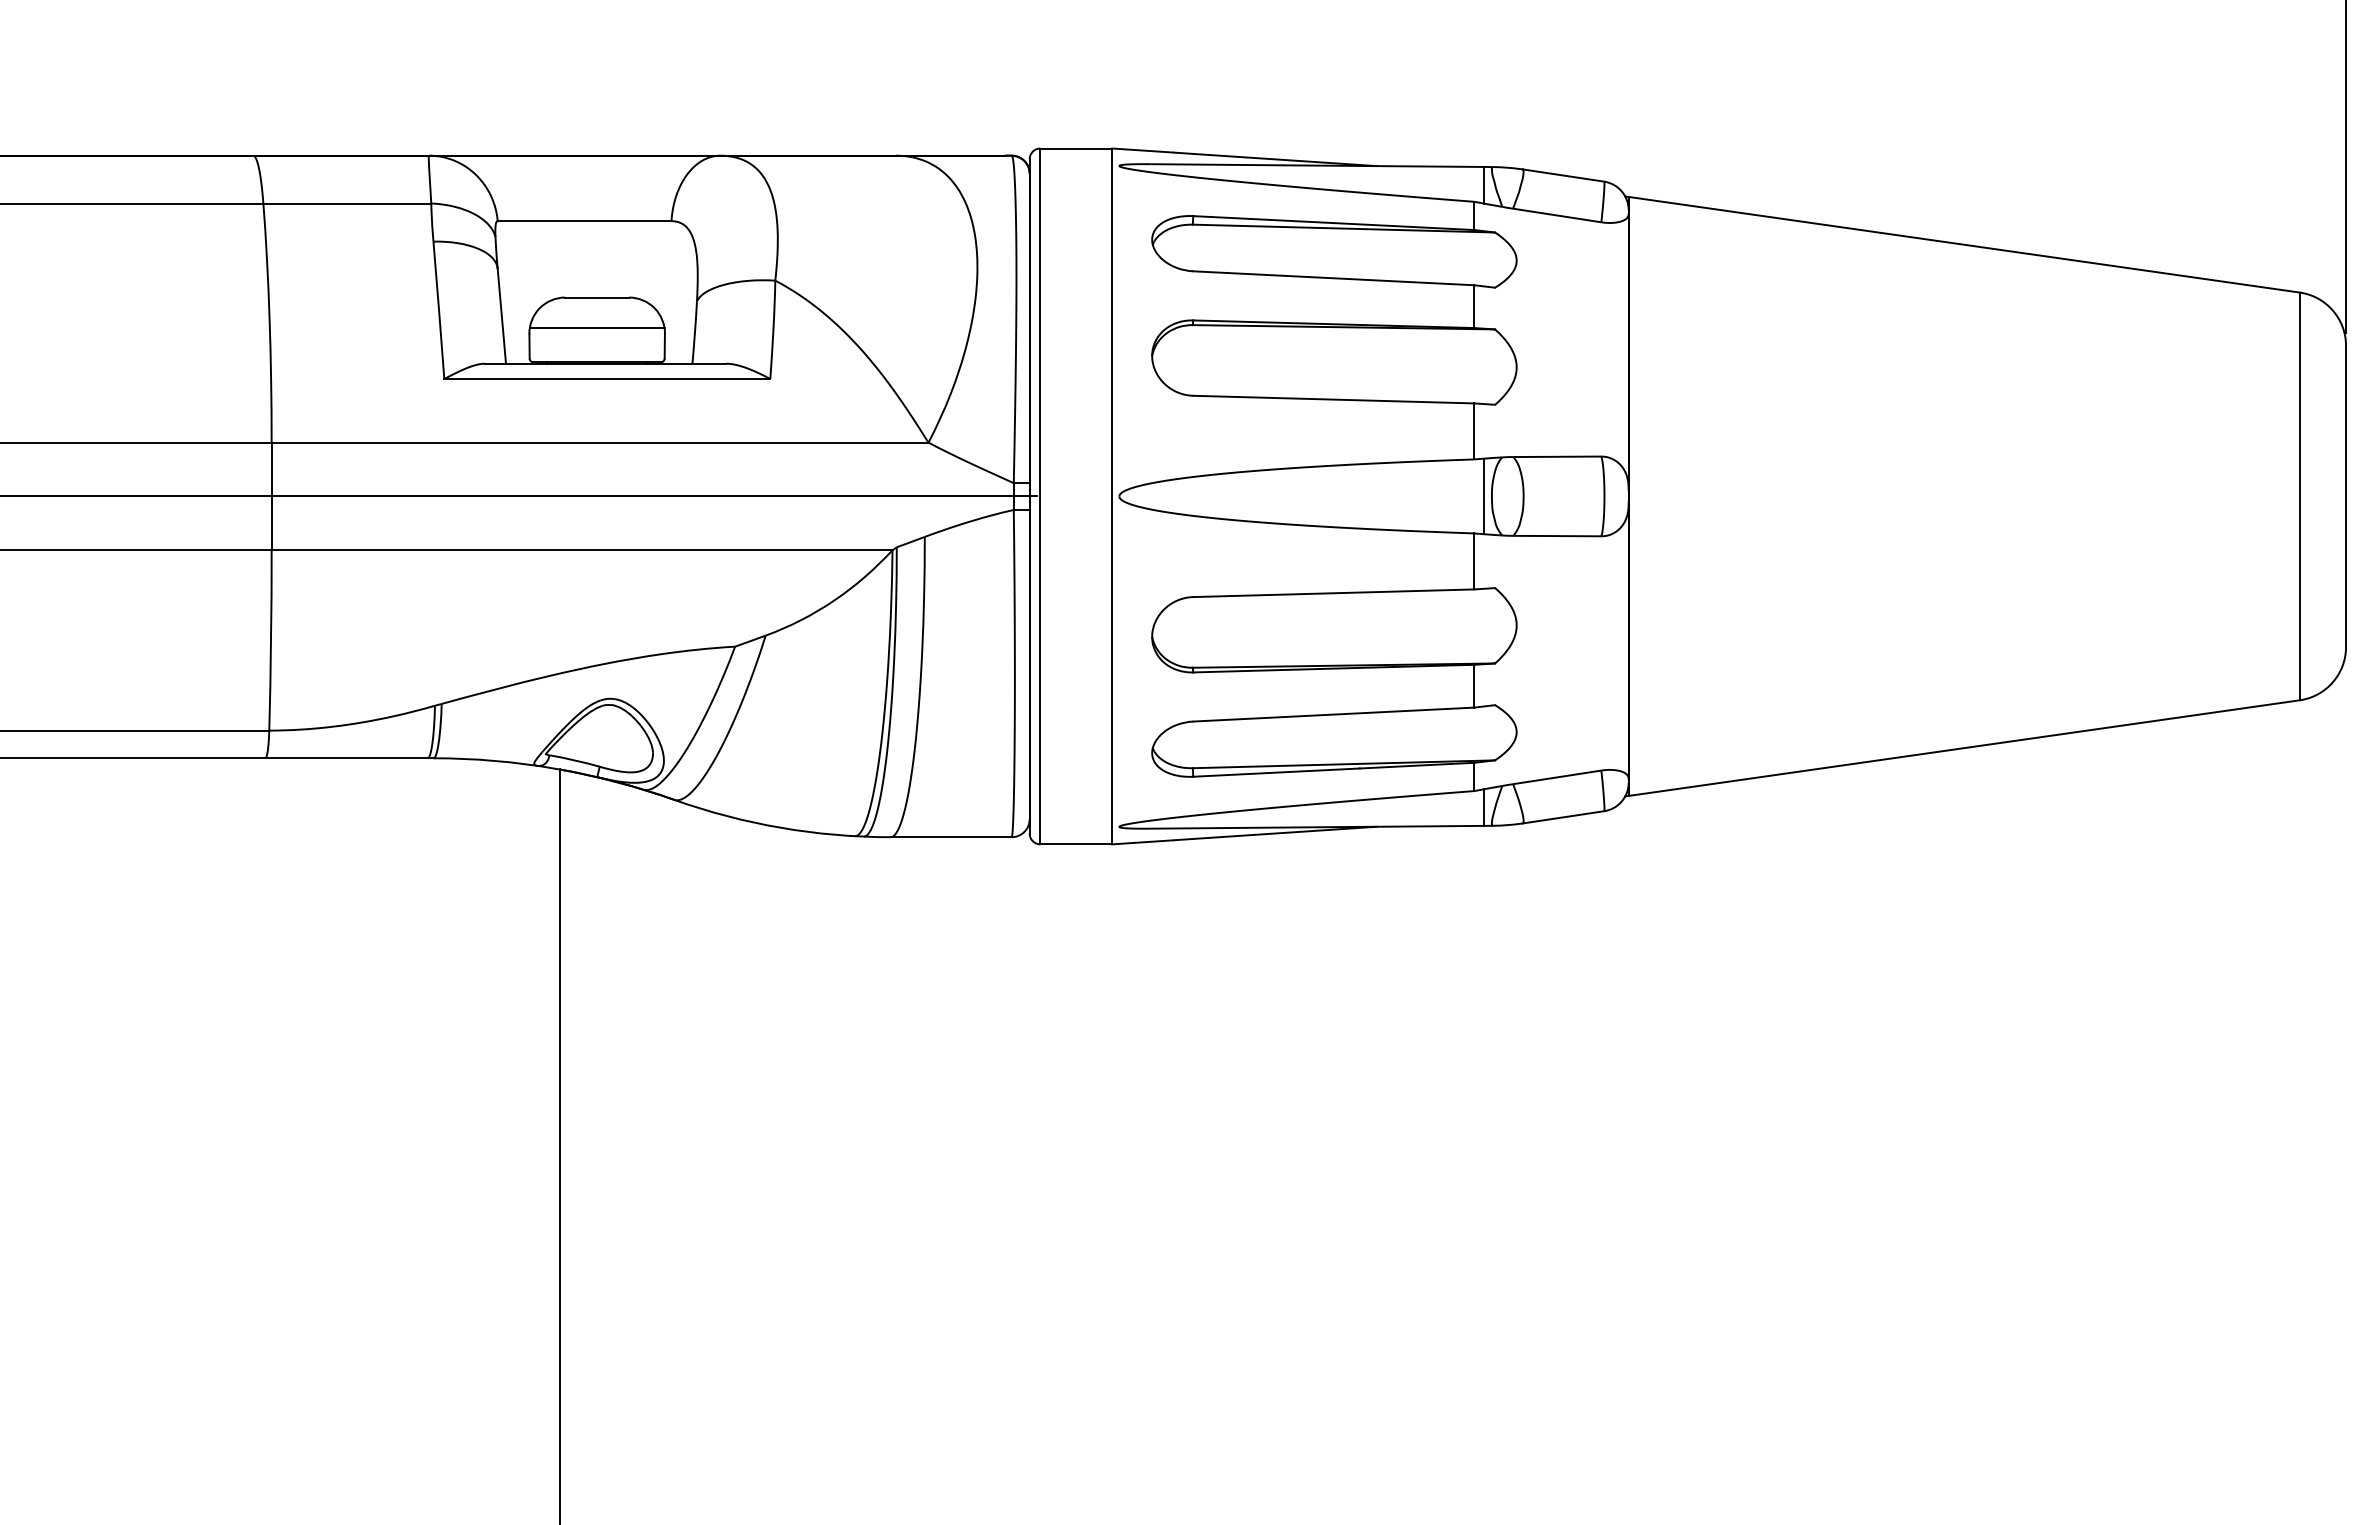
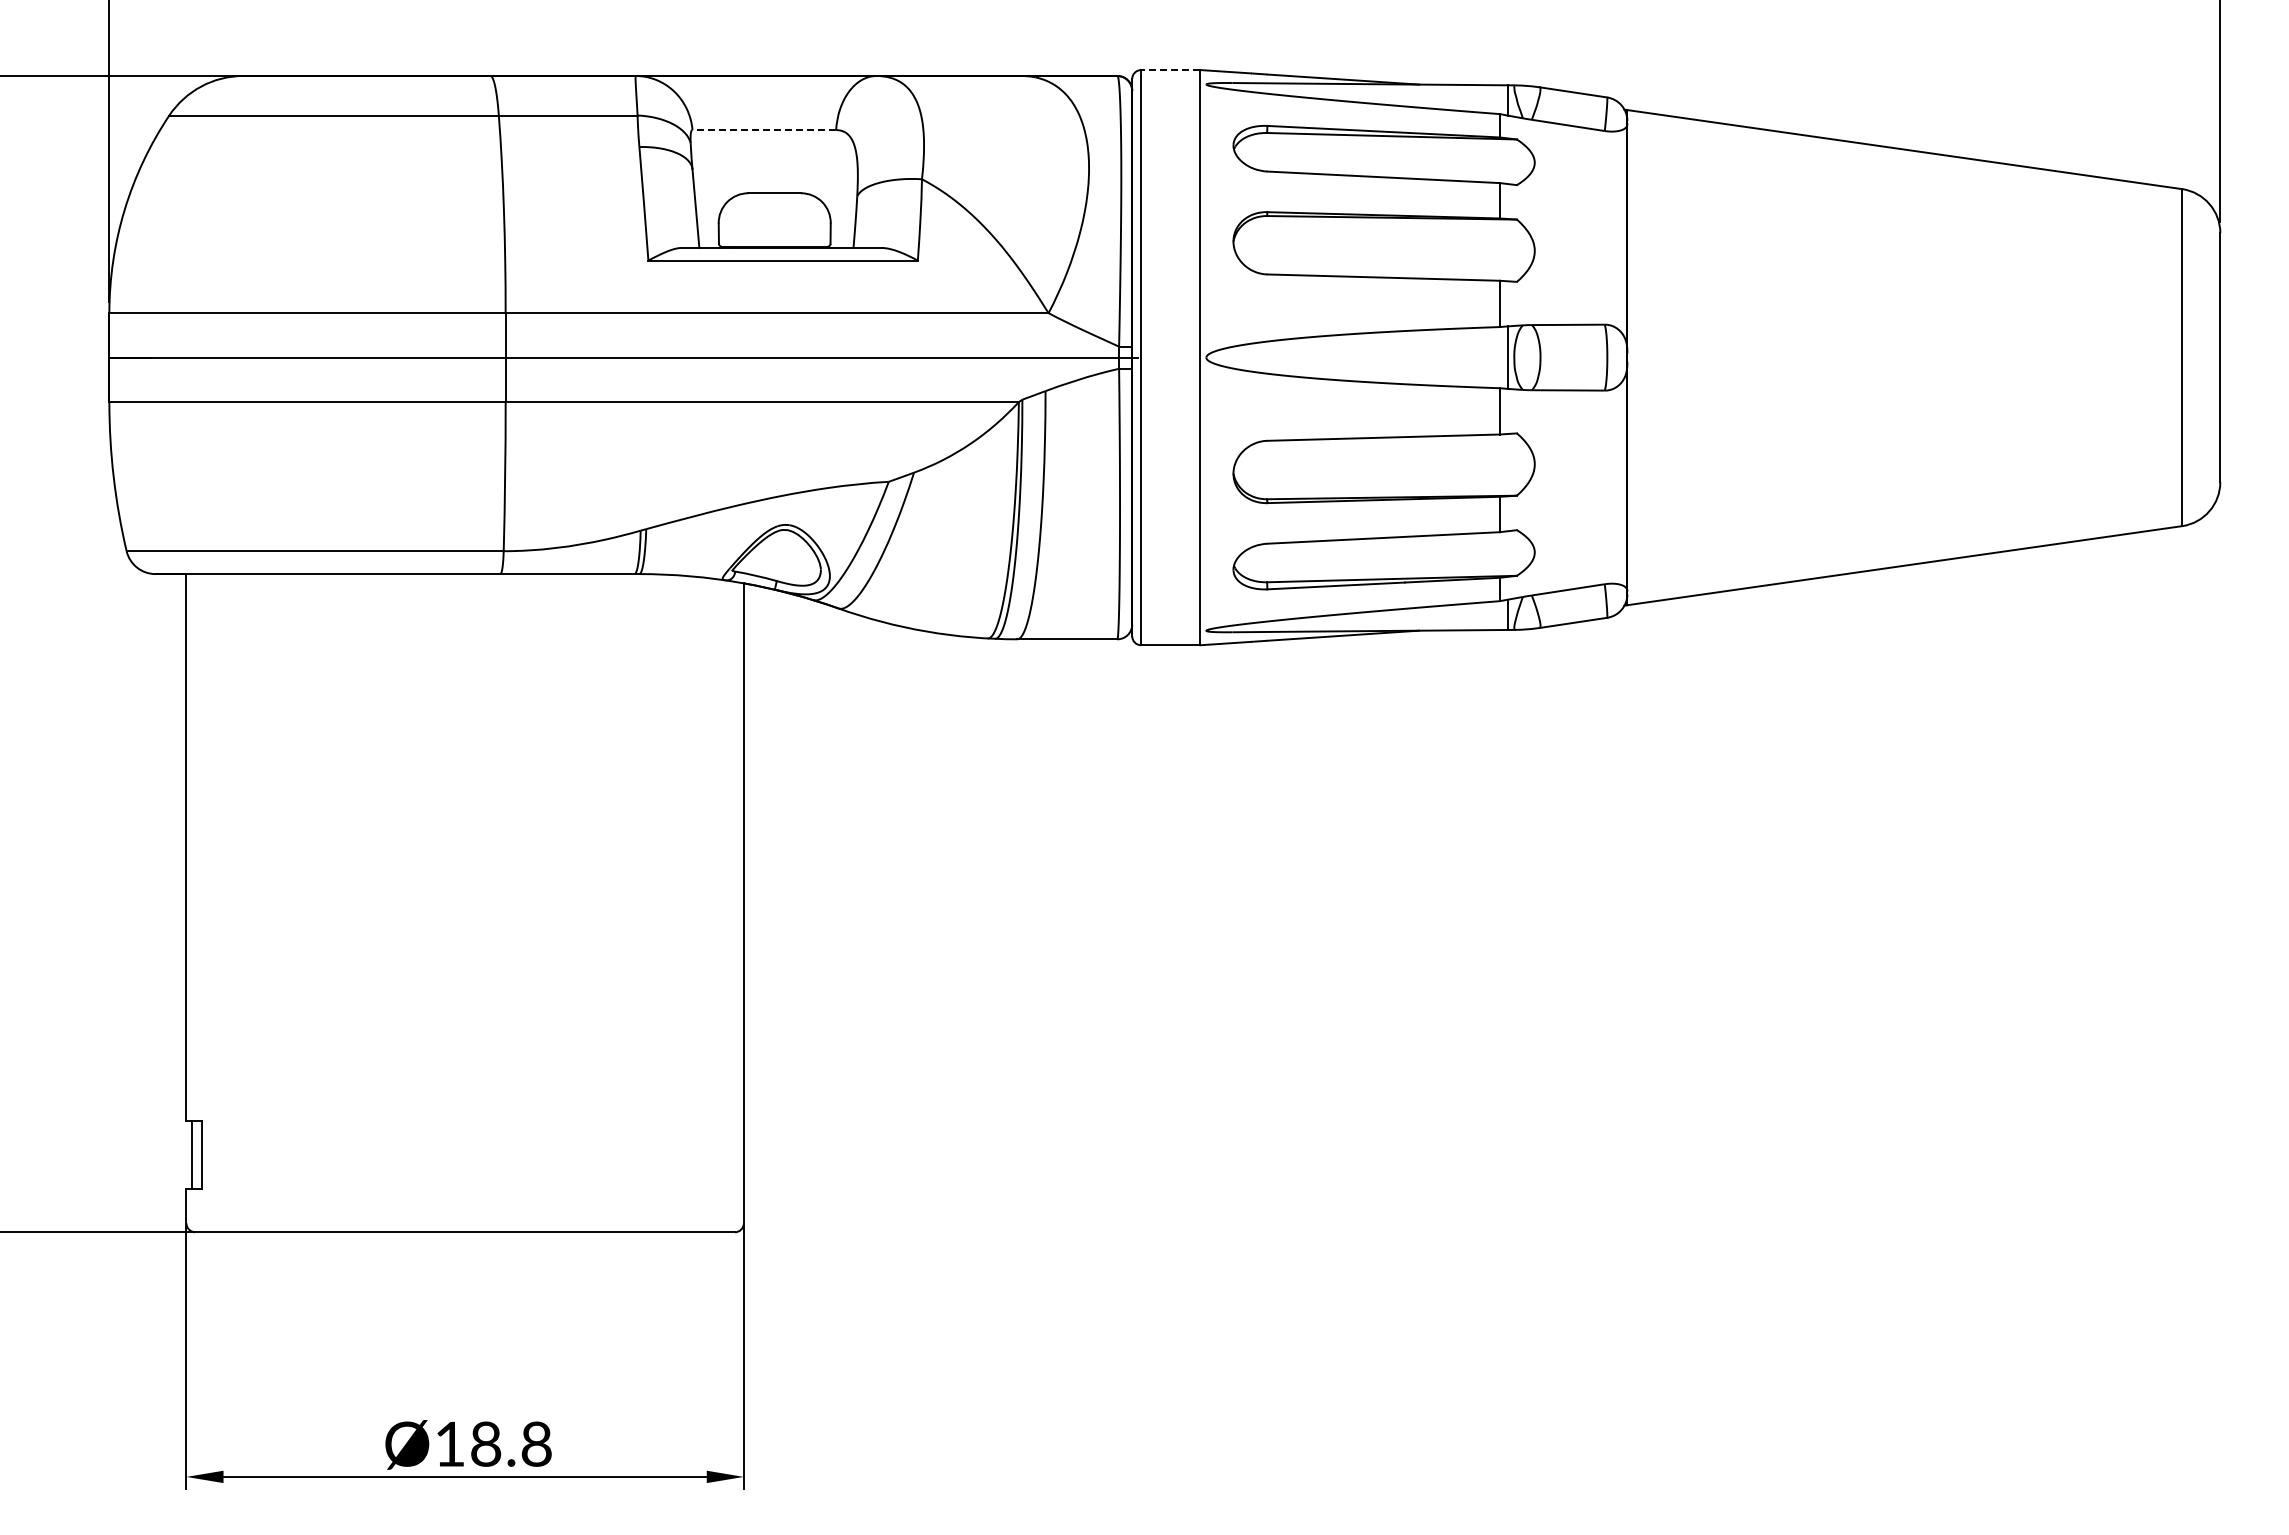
line: (1075, 149) -> (1170, 70), solid -> dashed
line: (584, 221) -> (764, 130), solid -> dashed
line: (596, 328) -> (774, 218), removed

